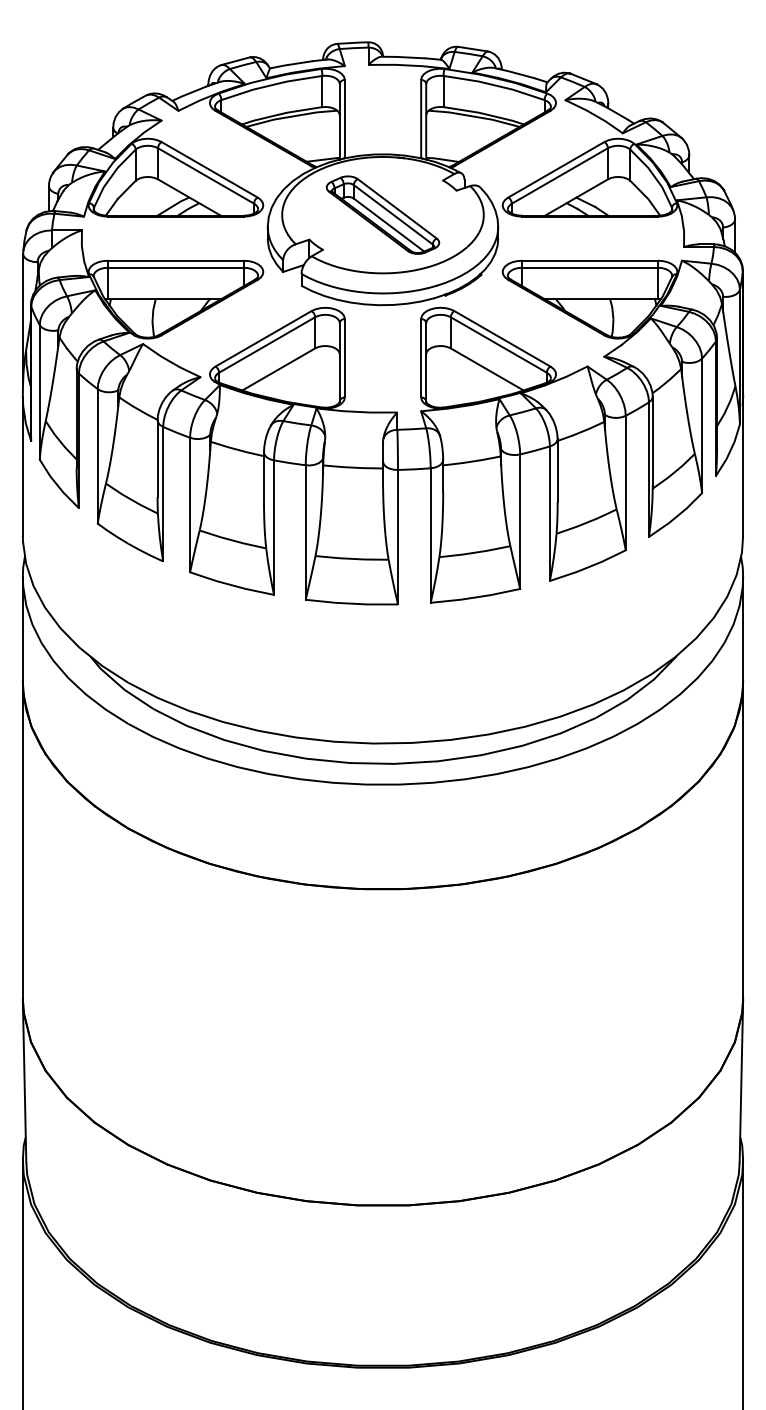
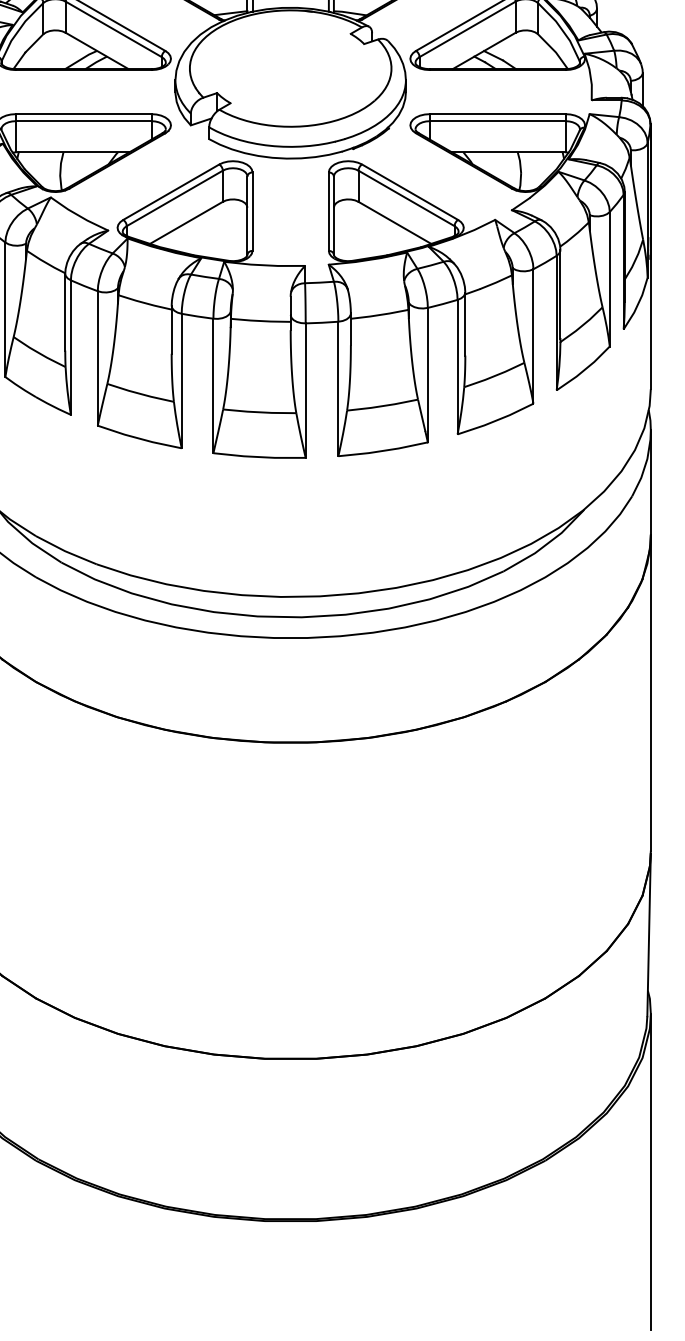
part: (382, 214) -> (290, 67), removed

